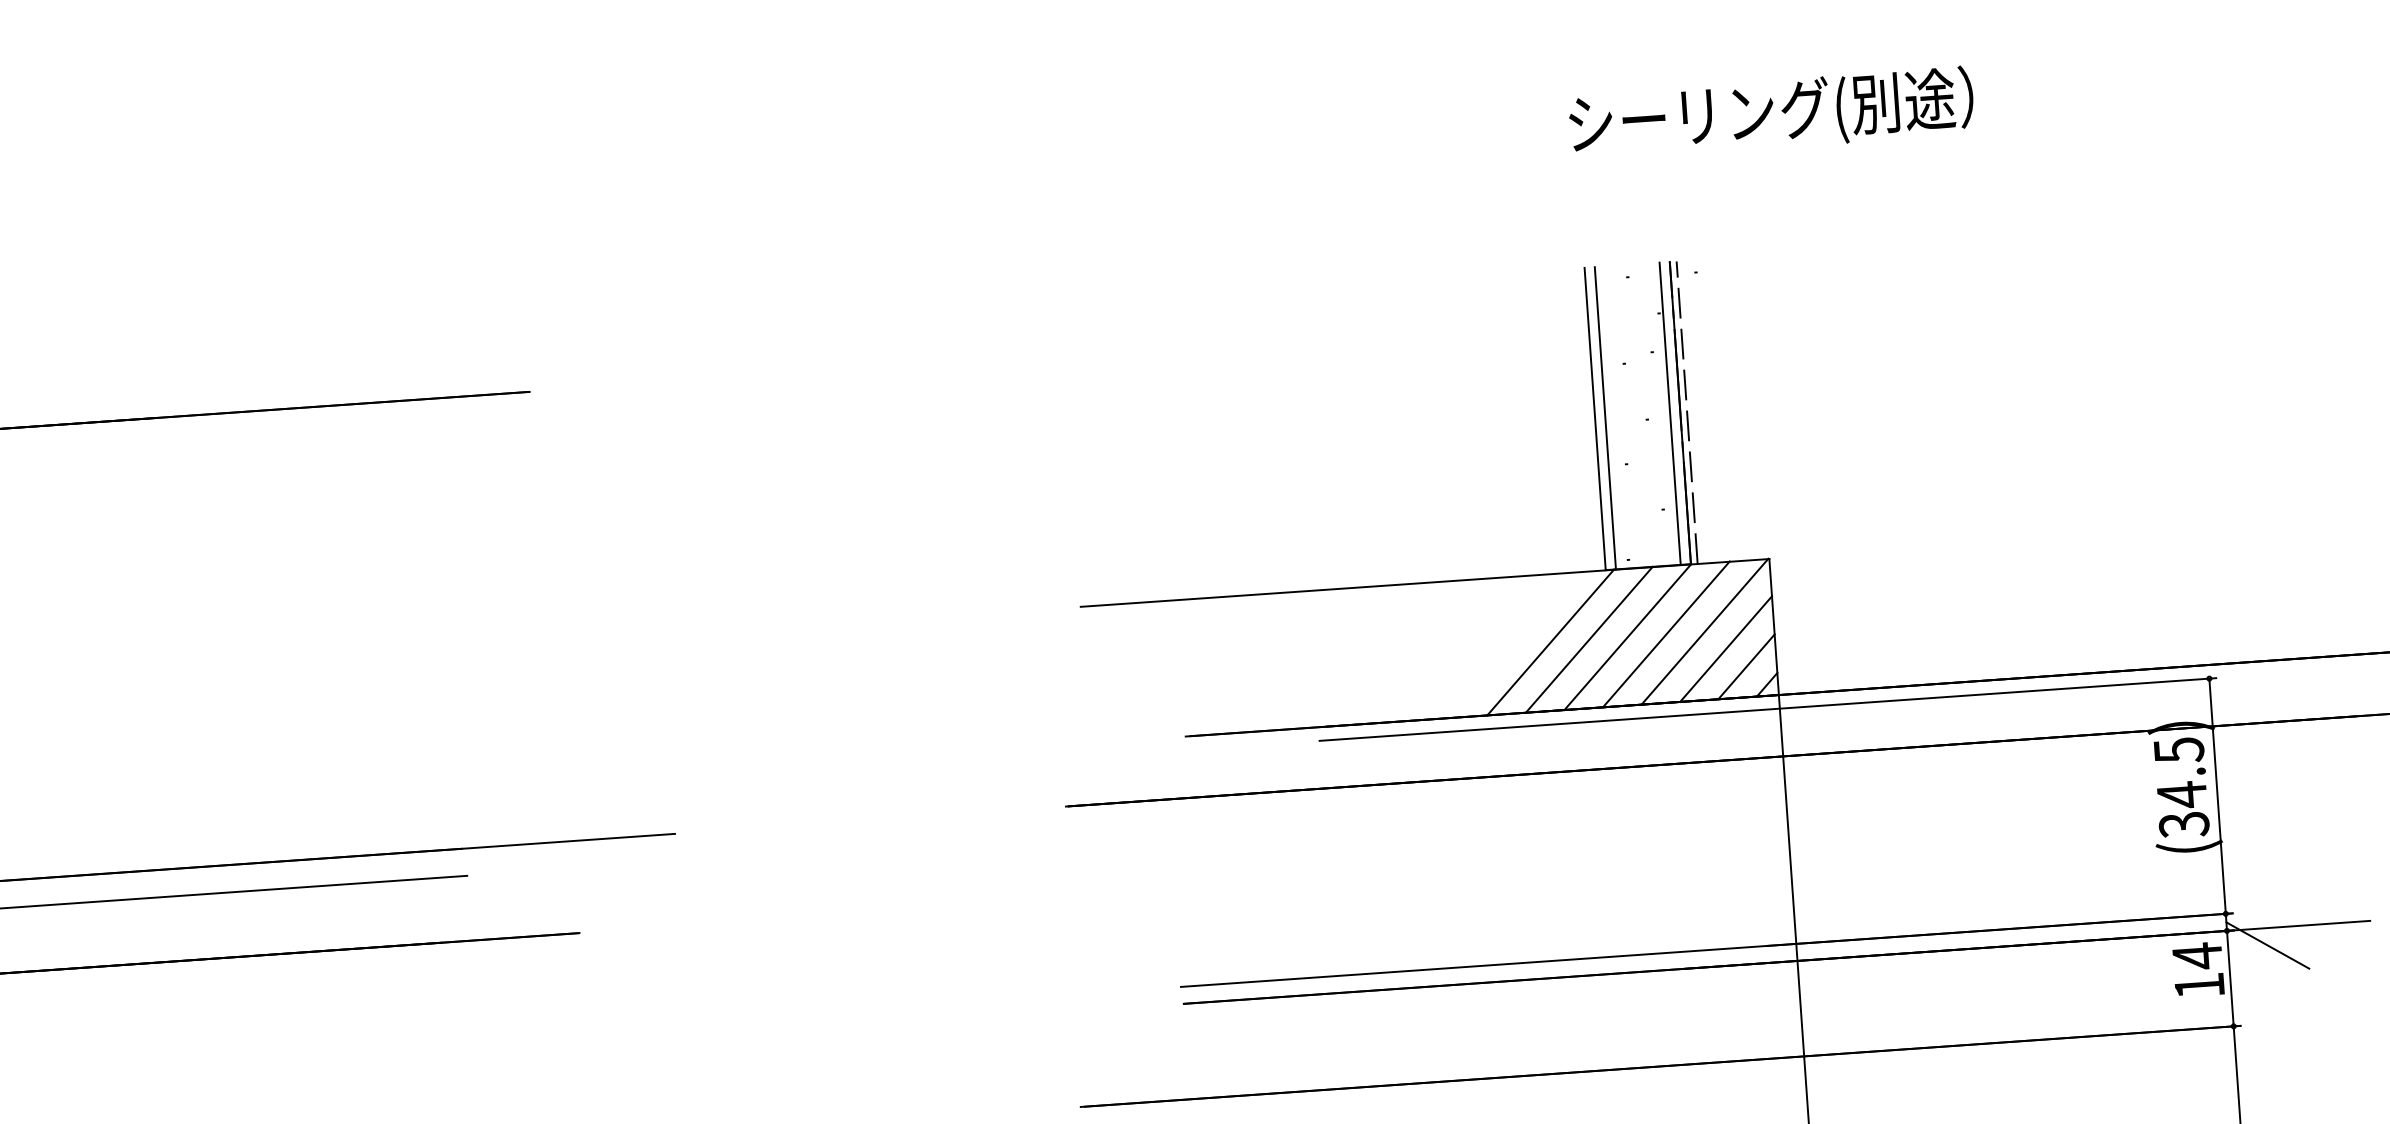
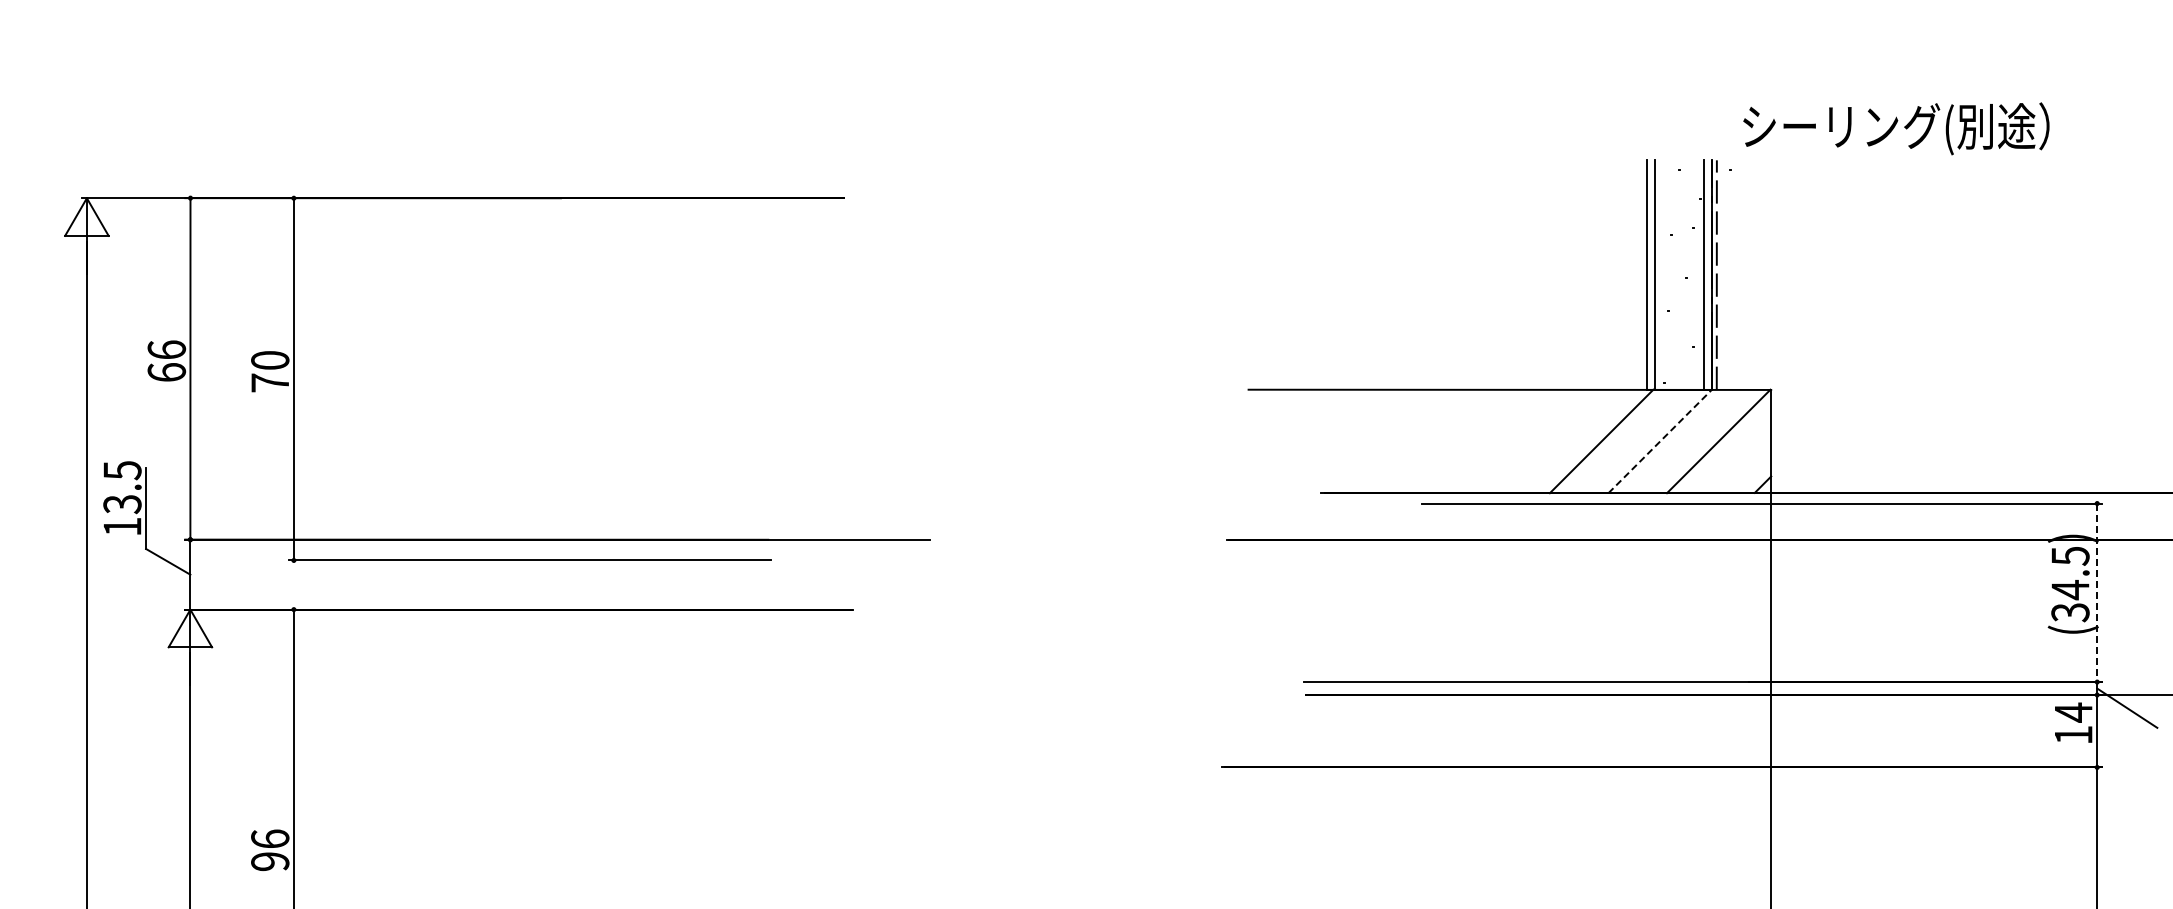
text: (1771, 113) -> (1896, 128), moved
line: (1666, 634) -> (1689, 441), removed
line: (1628, 637) -> (1660, 441), solid -> dashed
line: (1588, 639) -> (1630, 441), removed
line: (1725, 648) -> (1733, 455), removed
line: (1746, 665) -> (1748, 469), removed
line: (2218, 797) -> (2097, 593), solid -> dashed

